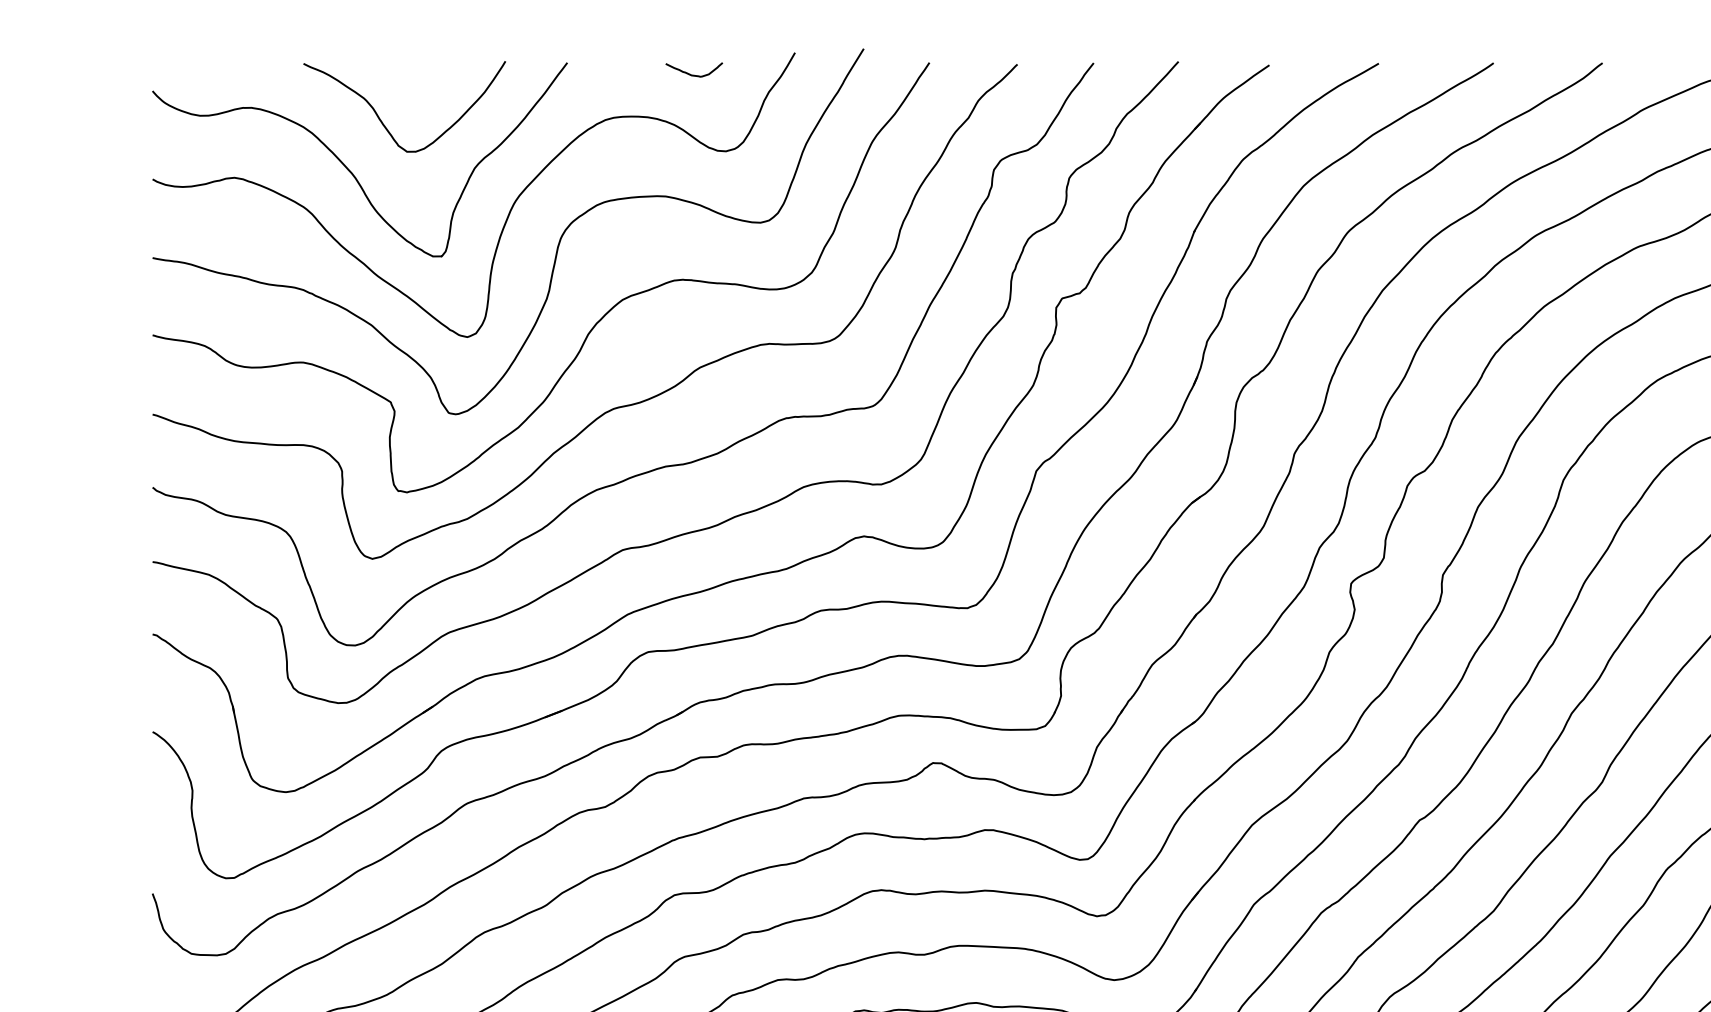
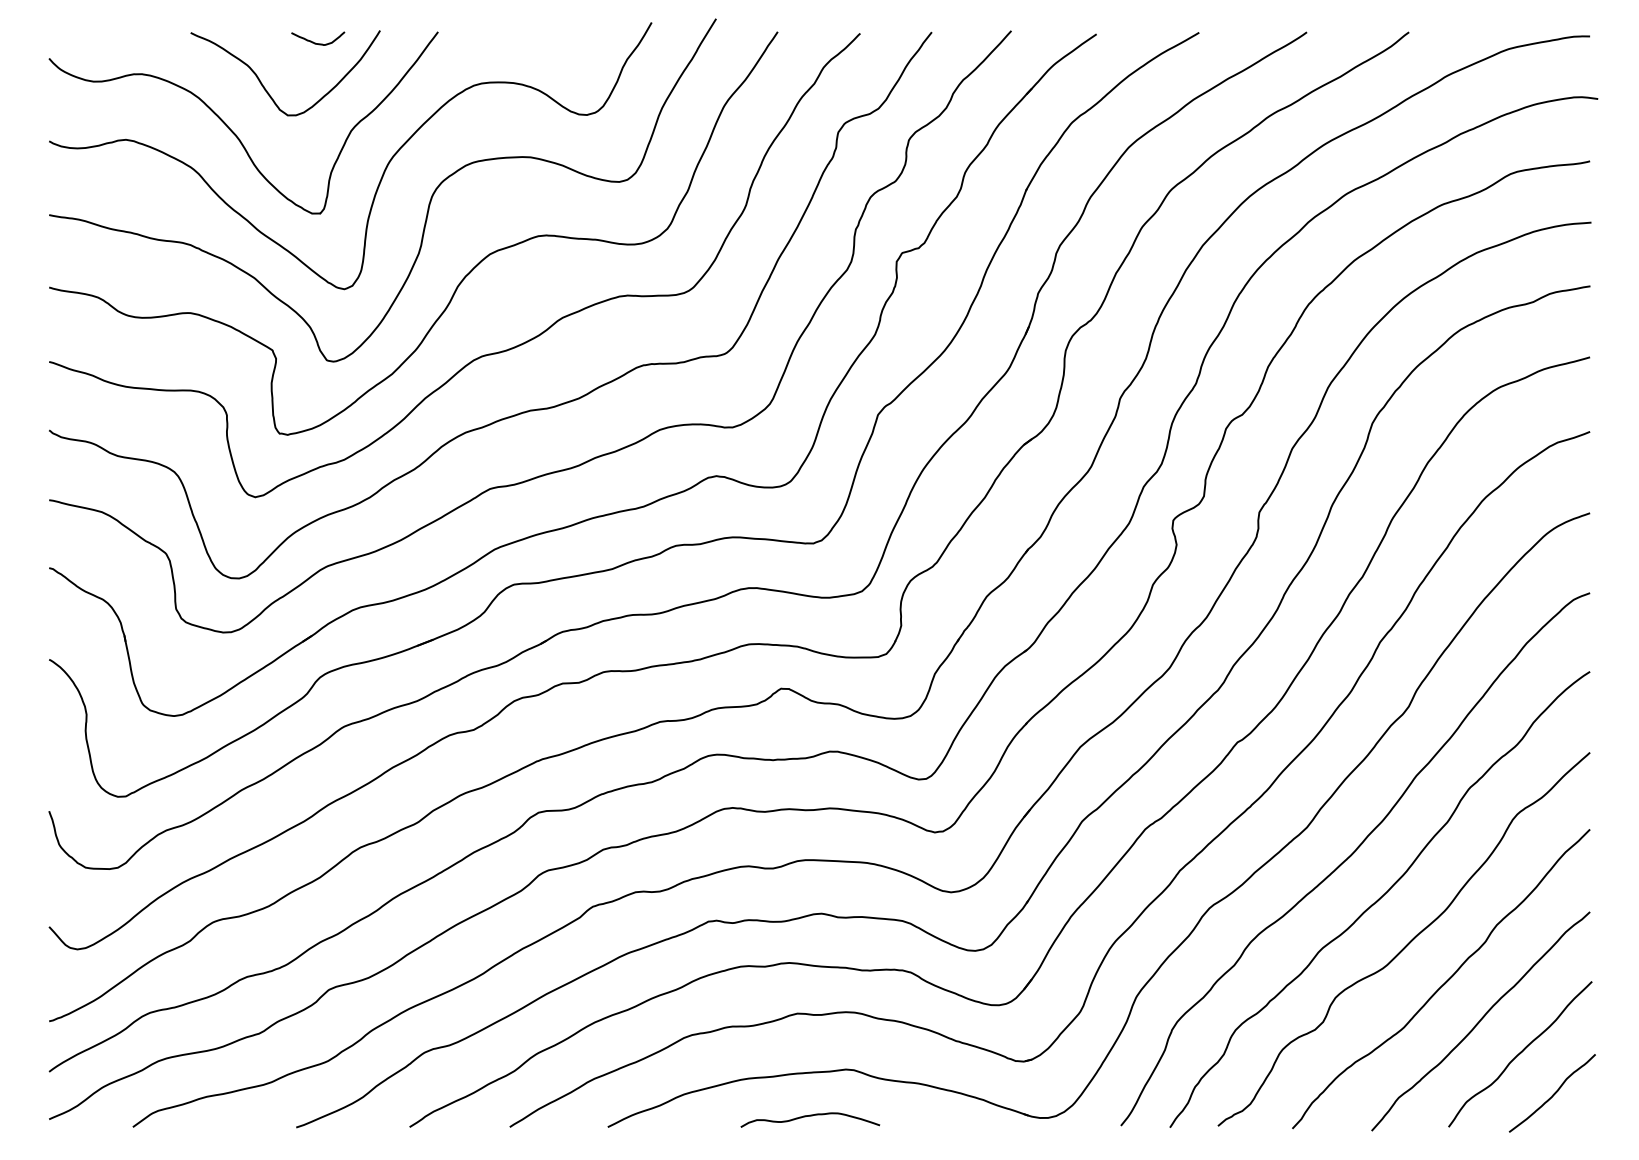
curve: (691, 74) -> (315, 42), moved

